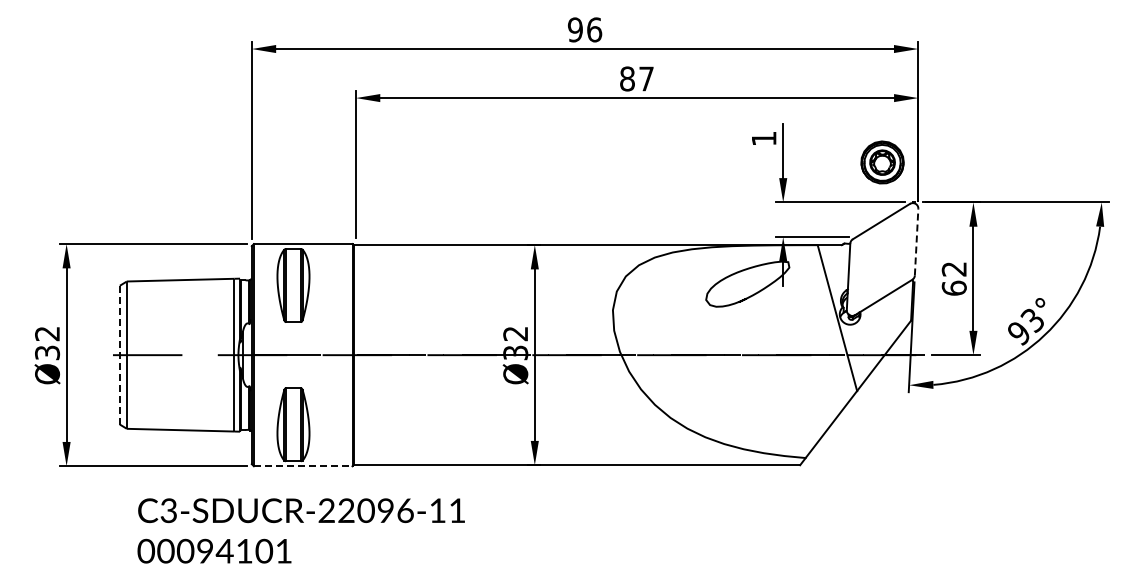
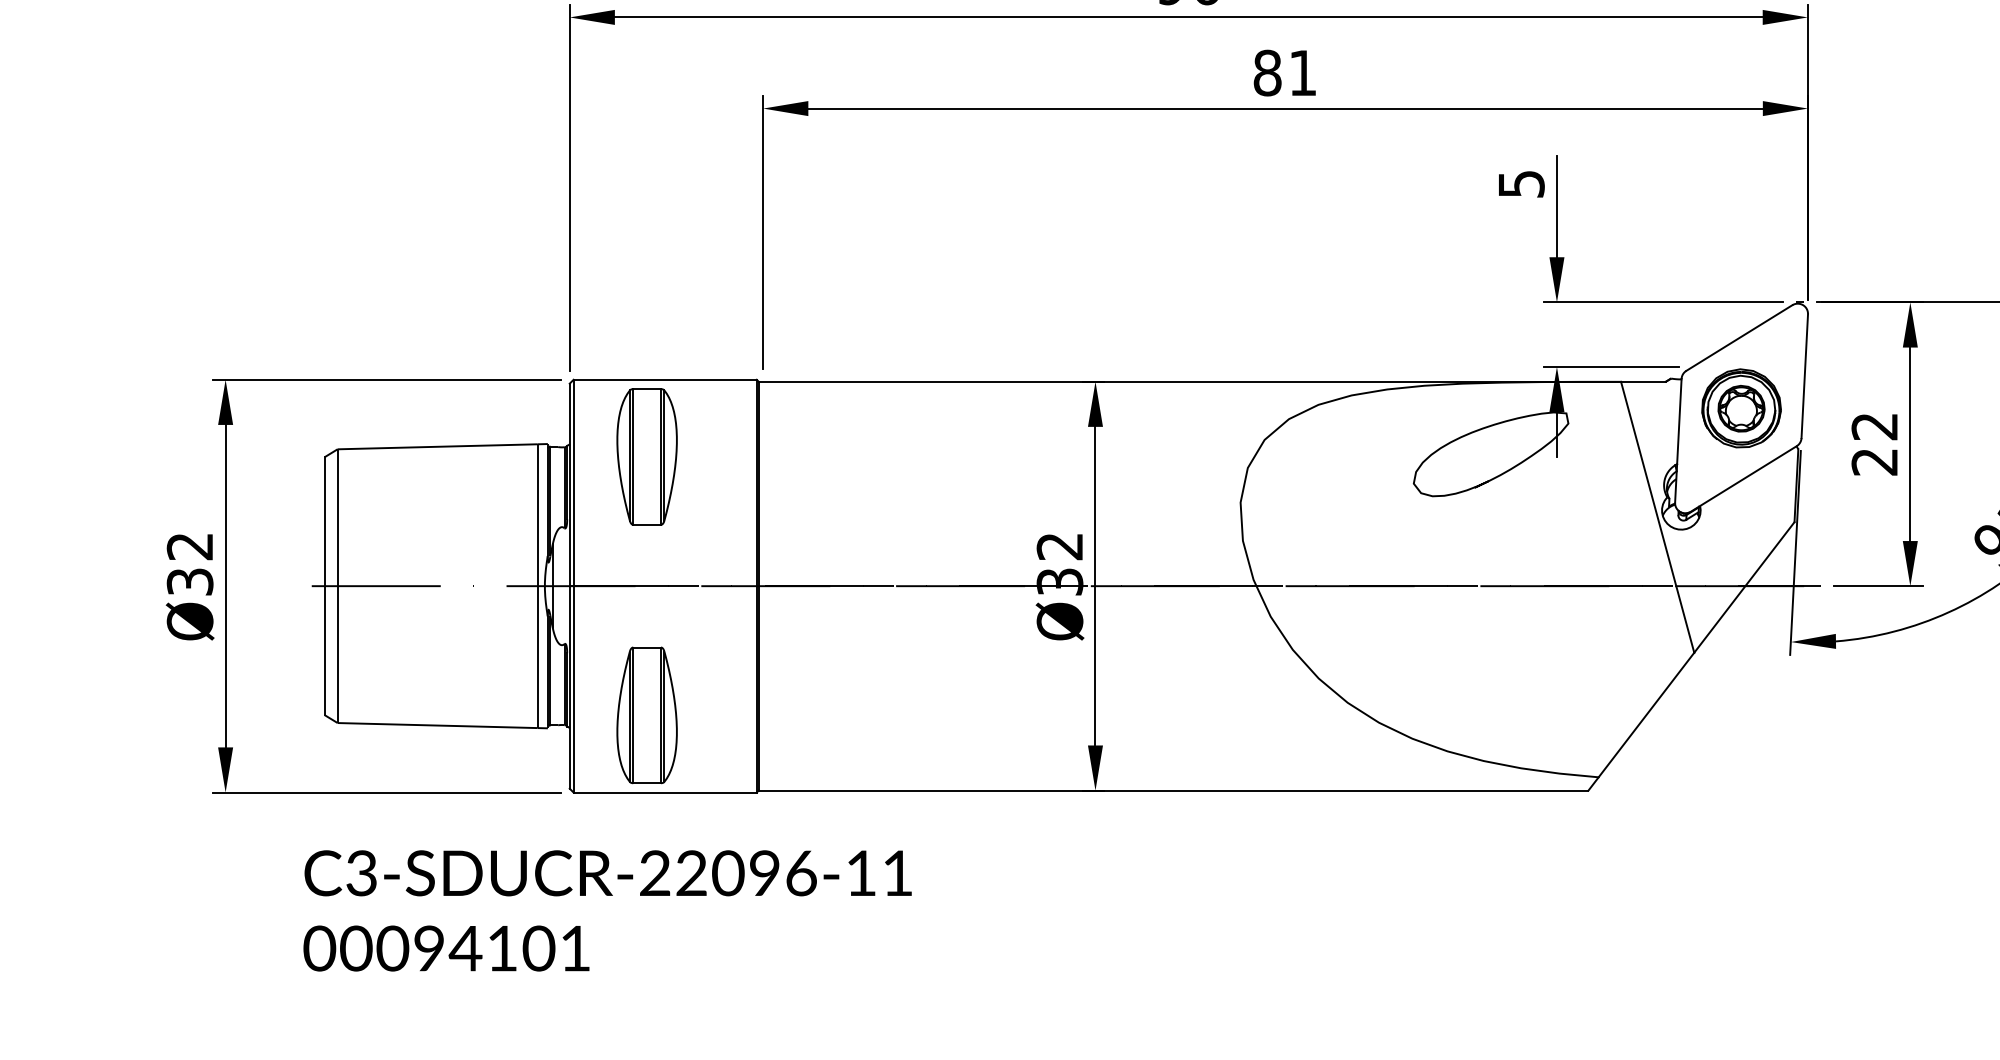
text: (646, 78) -> (1302, 72), 87 -> 81
text: (764, 138) -> (1522, 183), 1 -> 5
part: (882, 162) -> (1741, 408), moved
line: (916, 241) -> (1804, 375), dashed -> solid
text: (953, 287) -> (1873, 460), 62 -> 22
line: (119, 355) -> (323, 586), dashed -> solid
line: (303, 466) -> (665, 793), dashed -> solid
text: (300, 530) -> (606, 910), moved

